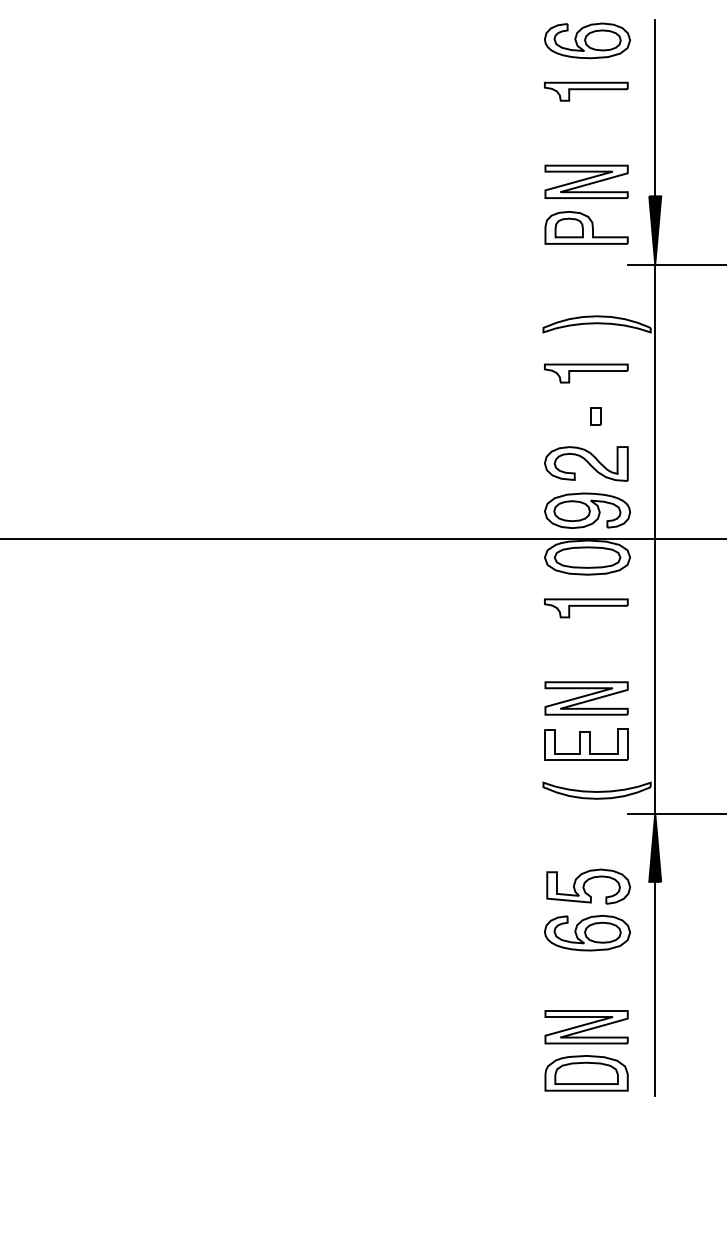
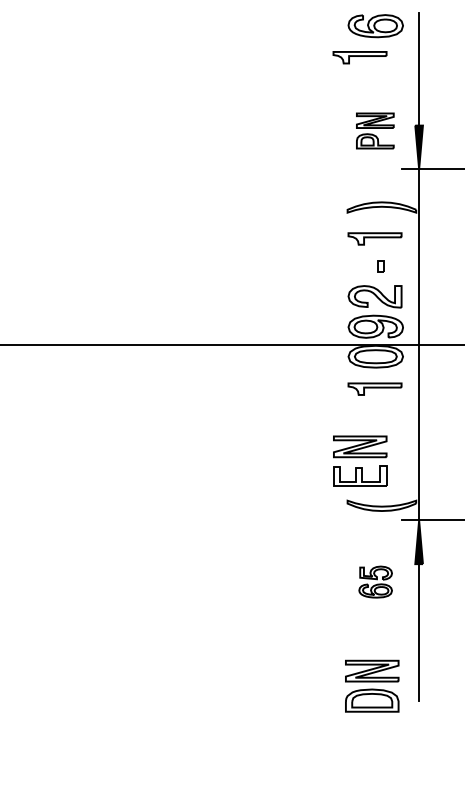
part: (585, 91) -> (359, 57), moved
part: (587, 203) -> (375, 130), size x0.7
part: (587, 719) -> (360, 460), moved
part: (587, 908) -> (375, 581), size x0.6
part: (587, 1049) -> (372, 685), moved

